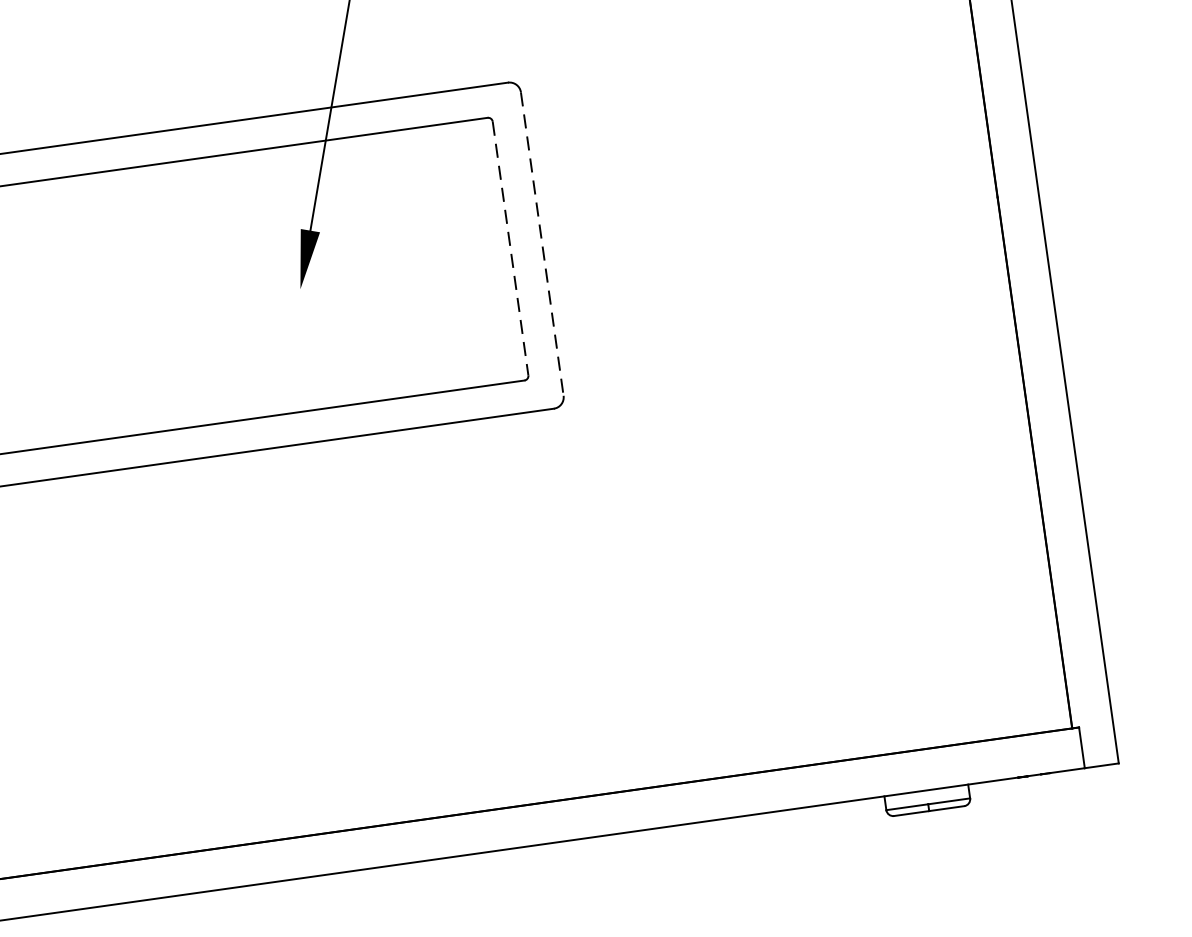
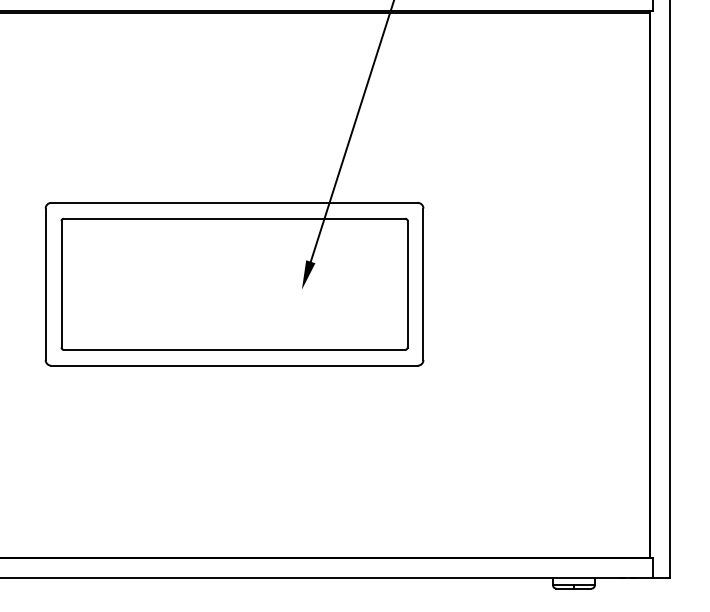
line: (542, 244) -> (423, 284), dashed -> solid
line: (510, 248) -> (407, 284), dashed -> solid

